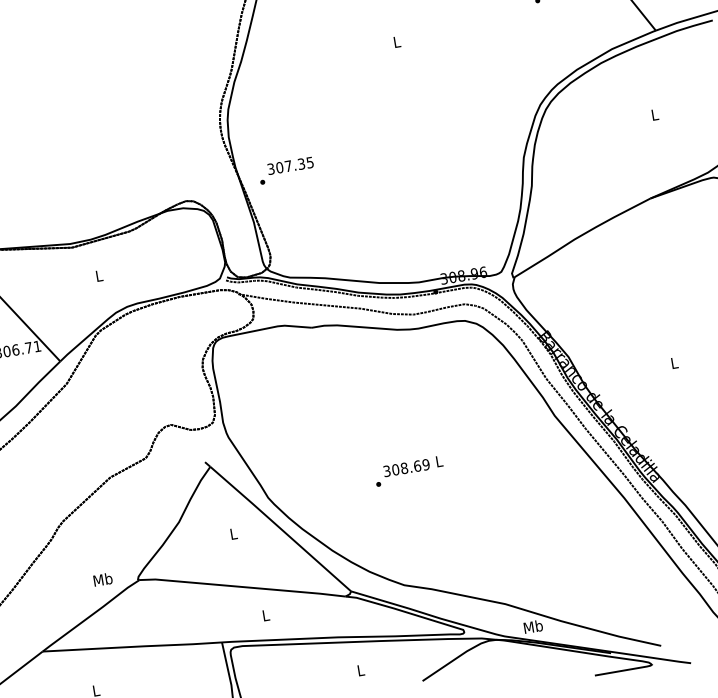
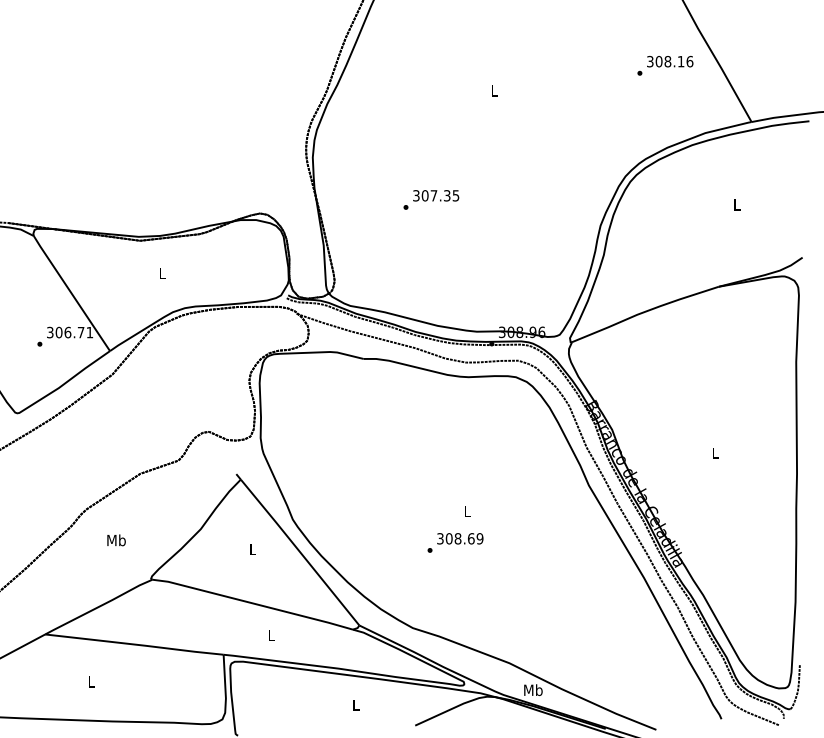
text: (286, 170) -> (431, 199), moved
text: (402, 472) -> (455, 542), moved
text: (103, 579) -> (116, 540), moved

